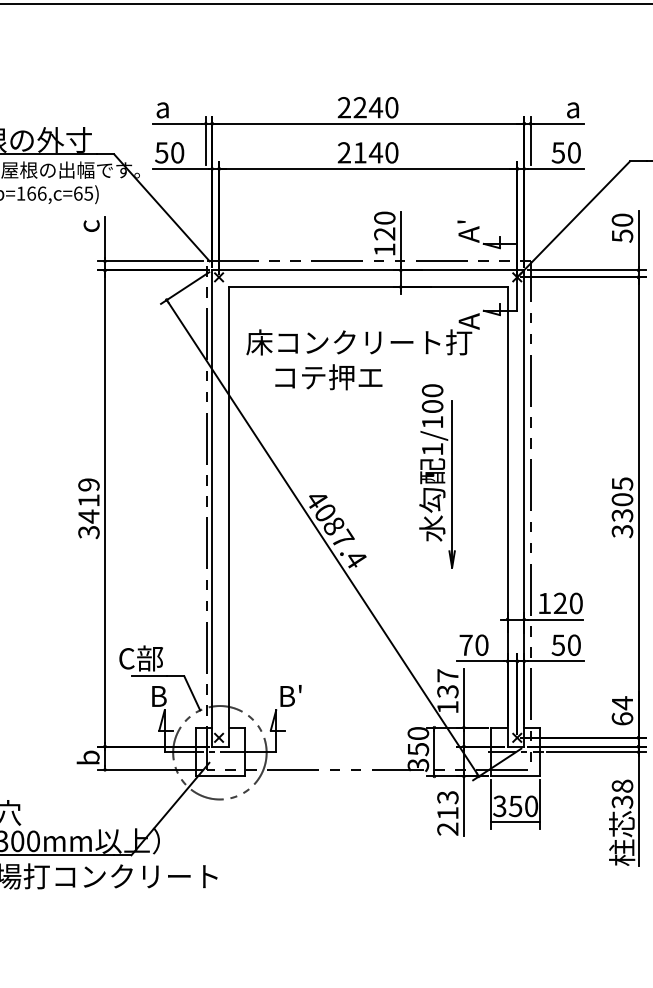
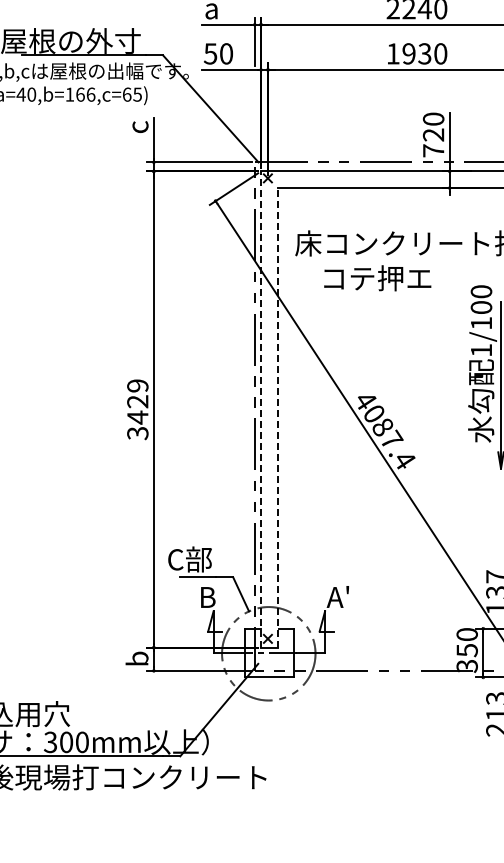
text: (360, 152) -> (409, 53), 2140 -> 1930
text: (384, 249) -> (433, 150), 120 -> 720
text: (88, 500) -> (137, 401), 3419 -> 3429
line: (212, 508) -> (261, 409), solid -> dashed
line: (228, 516) -> (277, 417), solid -> dashed
text: (289, 695) -> (338, 596), B' -> A'

